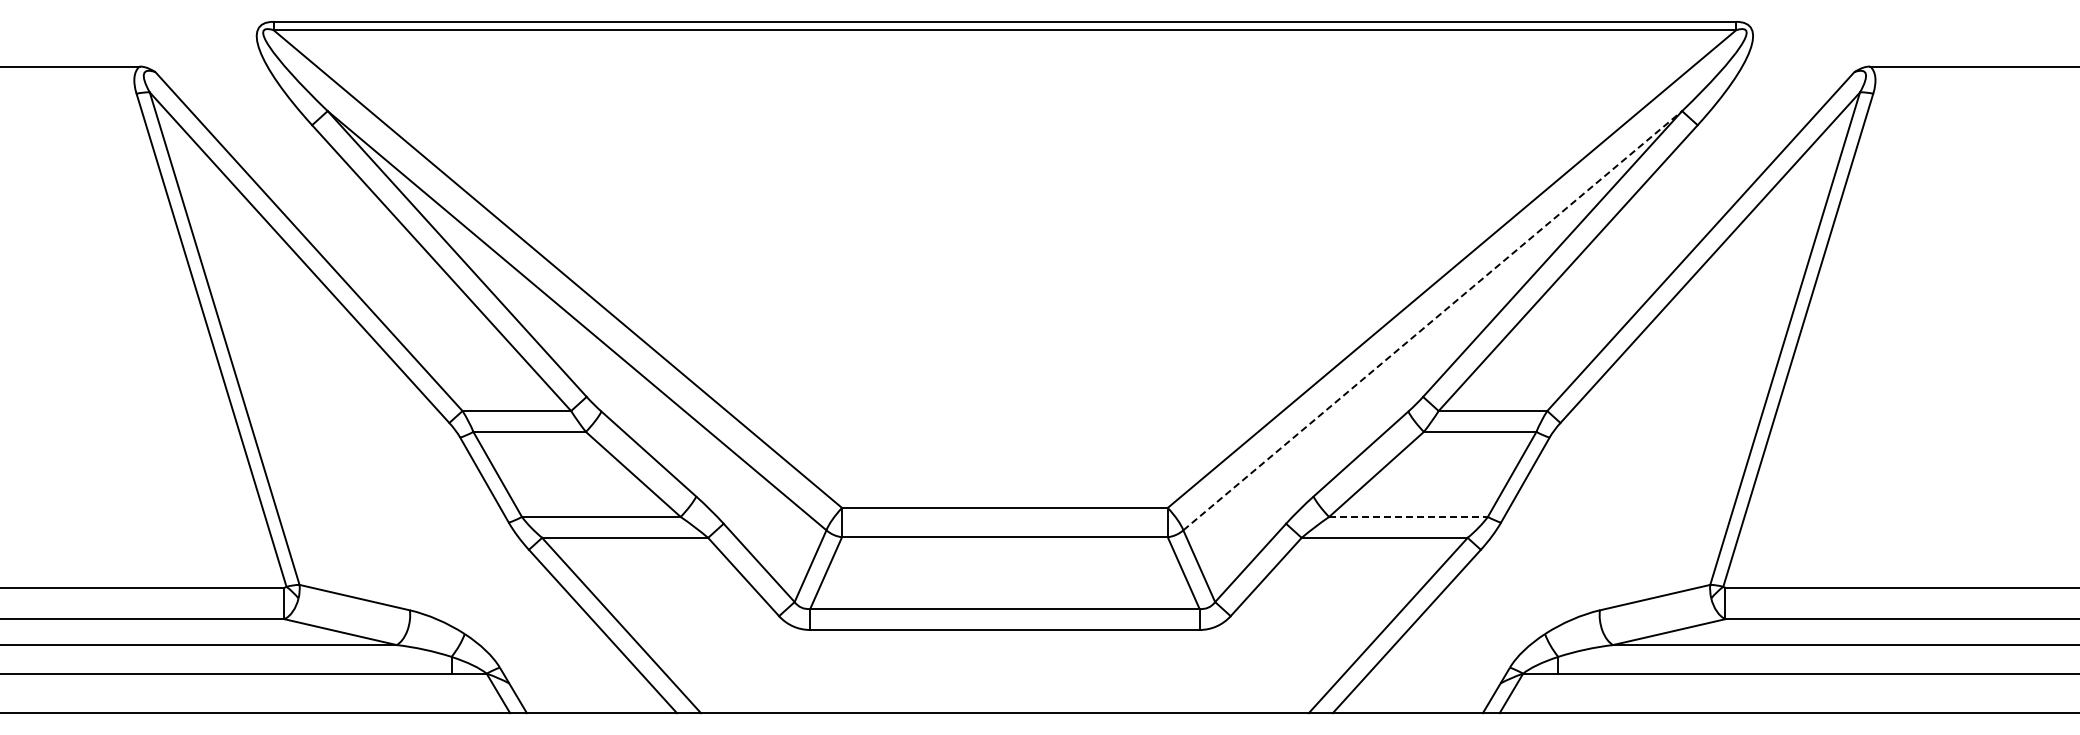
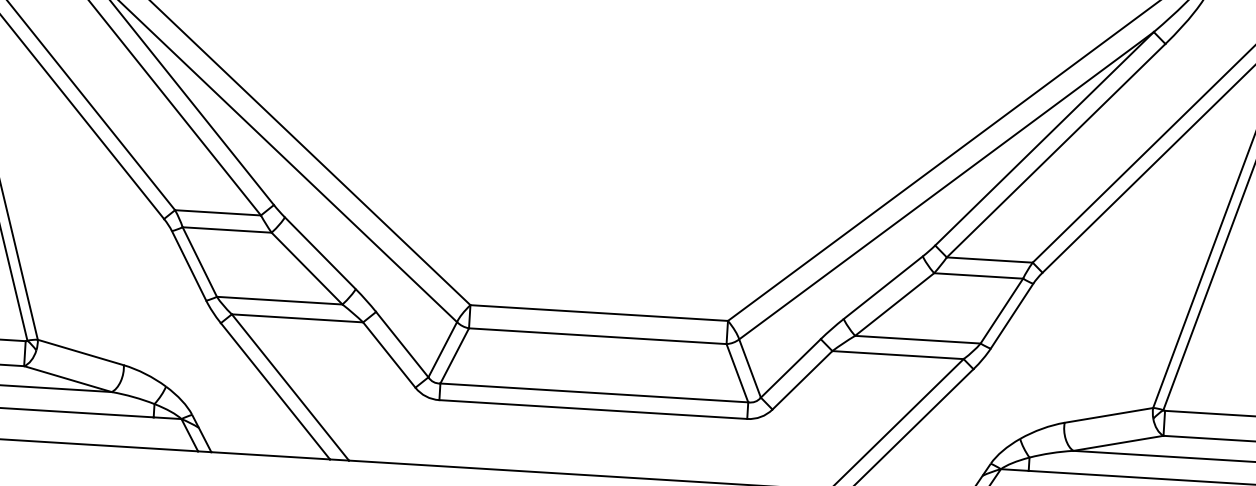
line: (1432, 320) -> (946, 185), dashed -> solid
line: (1408, 516) -> (917, 339), dashed -> solid

